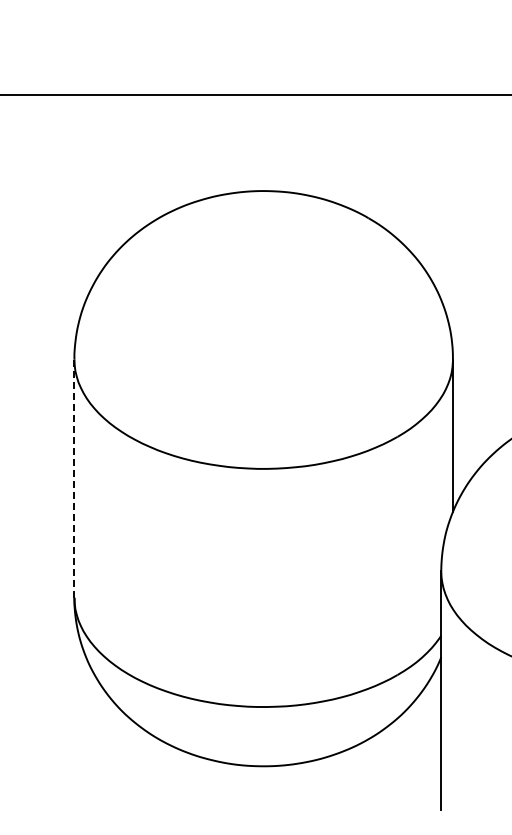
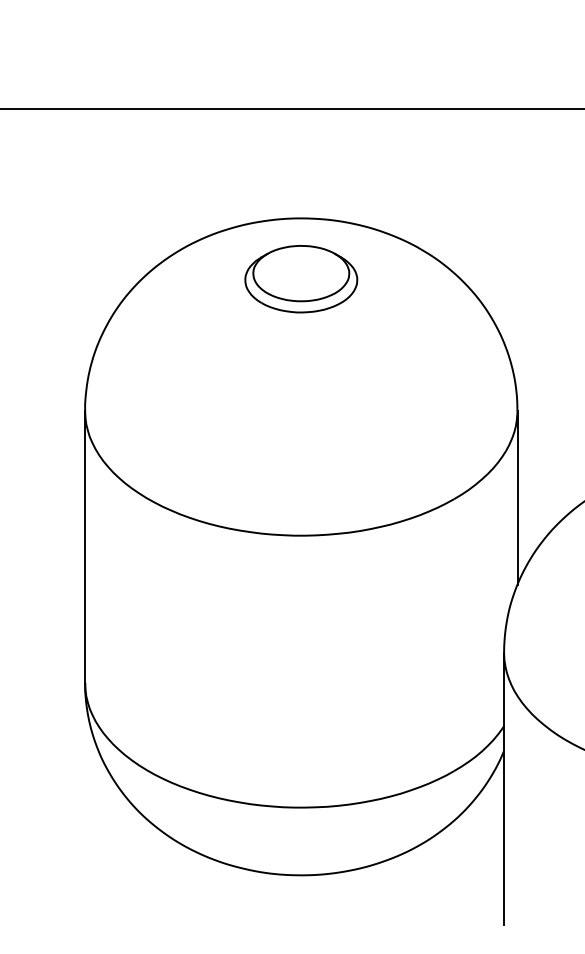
part: (263, 244) -> (301, 279), added
line: (74, 479) -> (85, 547), dashed -> solid

